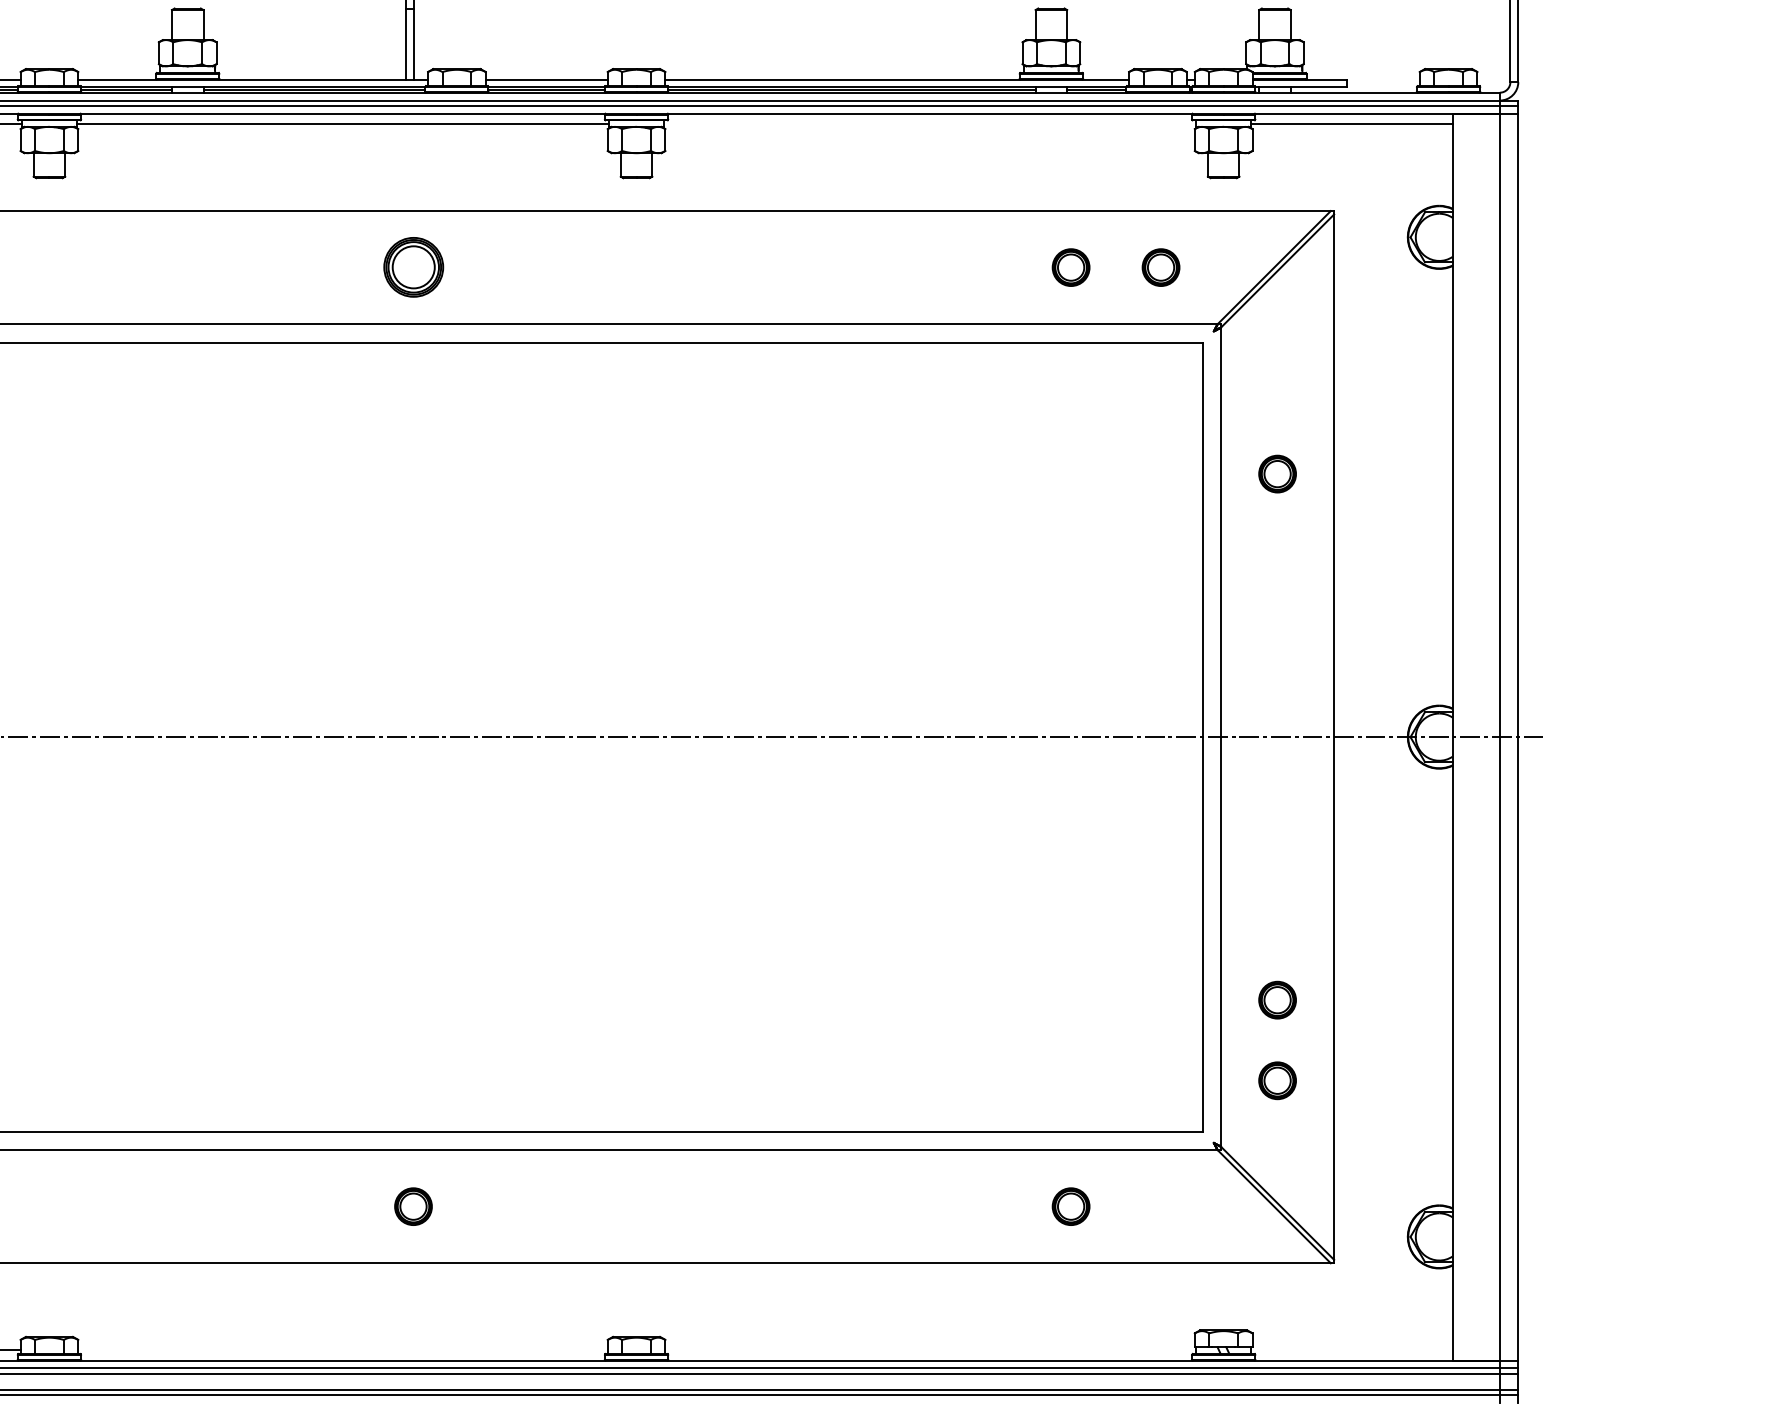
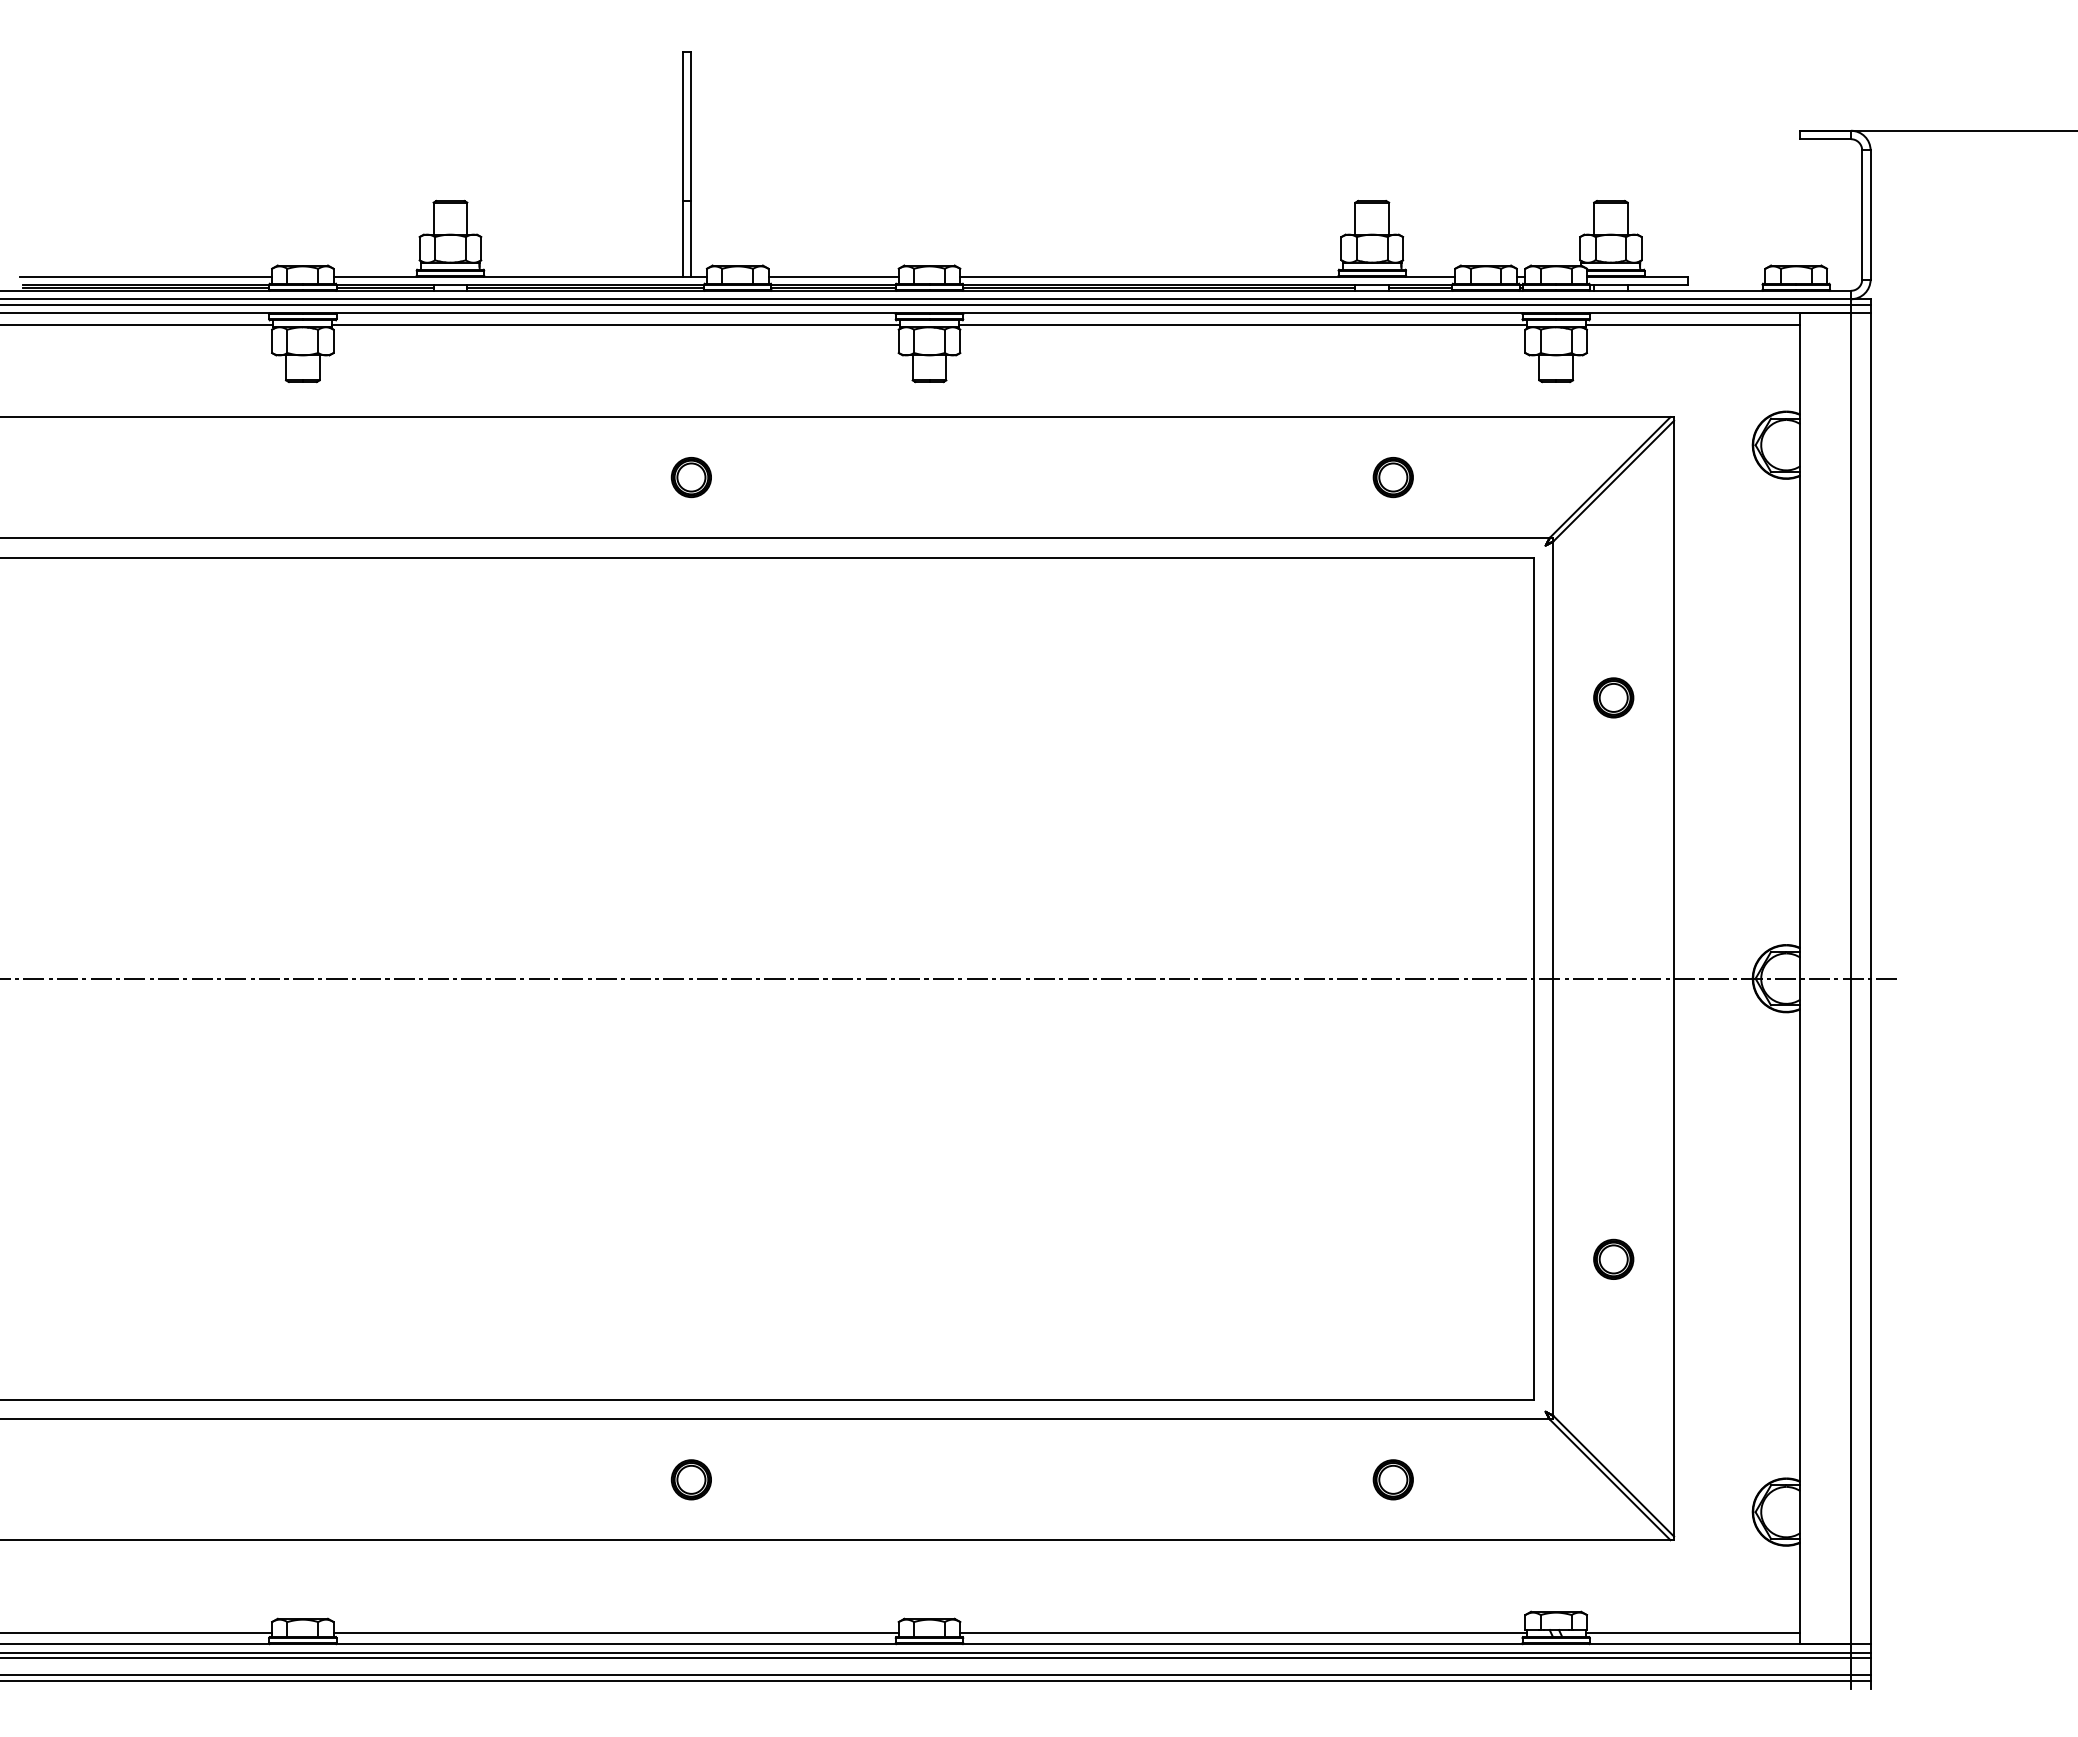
line: (929, 124) -> (1242, 324), added
part: (412, 267) -> (690, 477), size x0.62
part: (1160, 267) -> (1488, 477), removed
part: (1277, 1079) -> (1613, 1344), removed
line: (342, 1349) -> (615, 1632), added
line: (930, 1349) -> (1243, 1632), added
line: (1351, 1349) -> (1692, 1632), added

